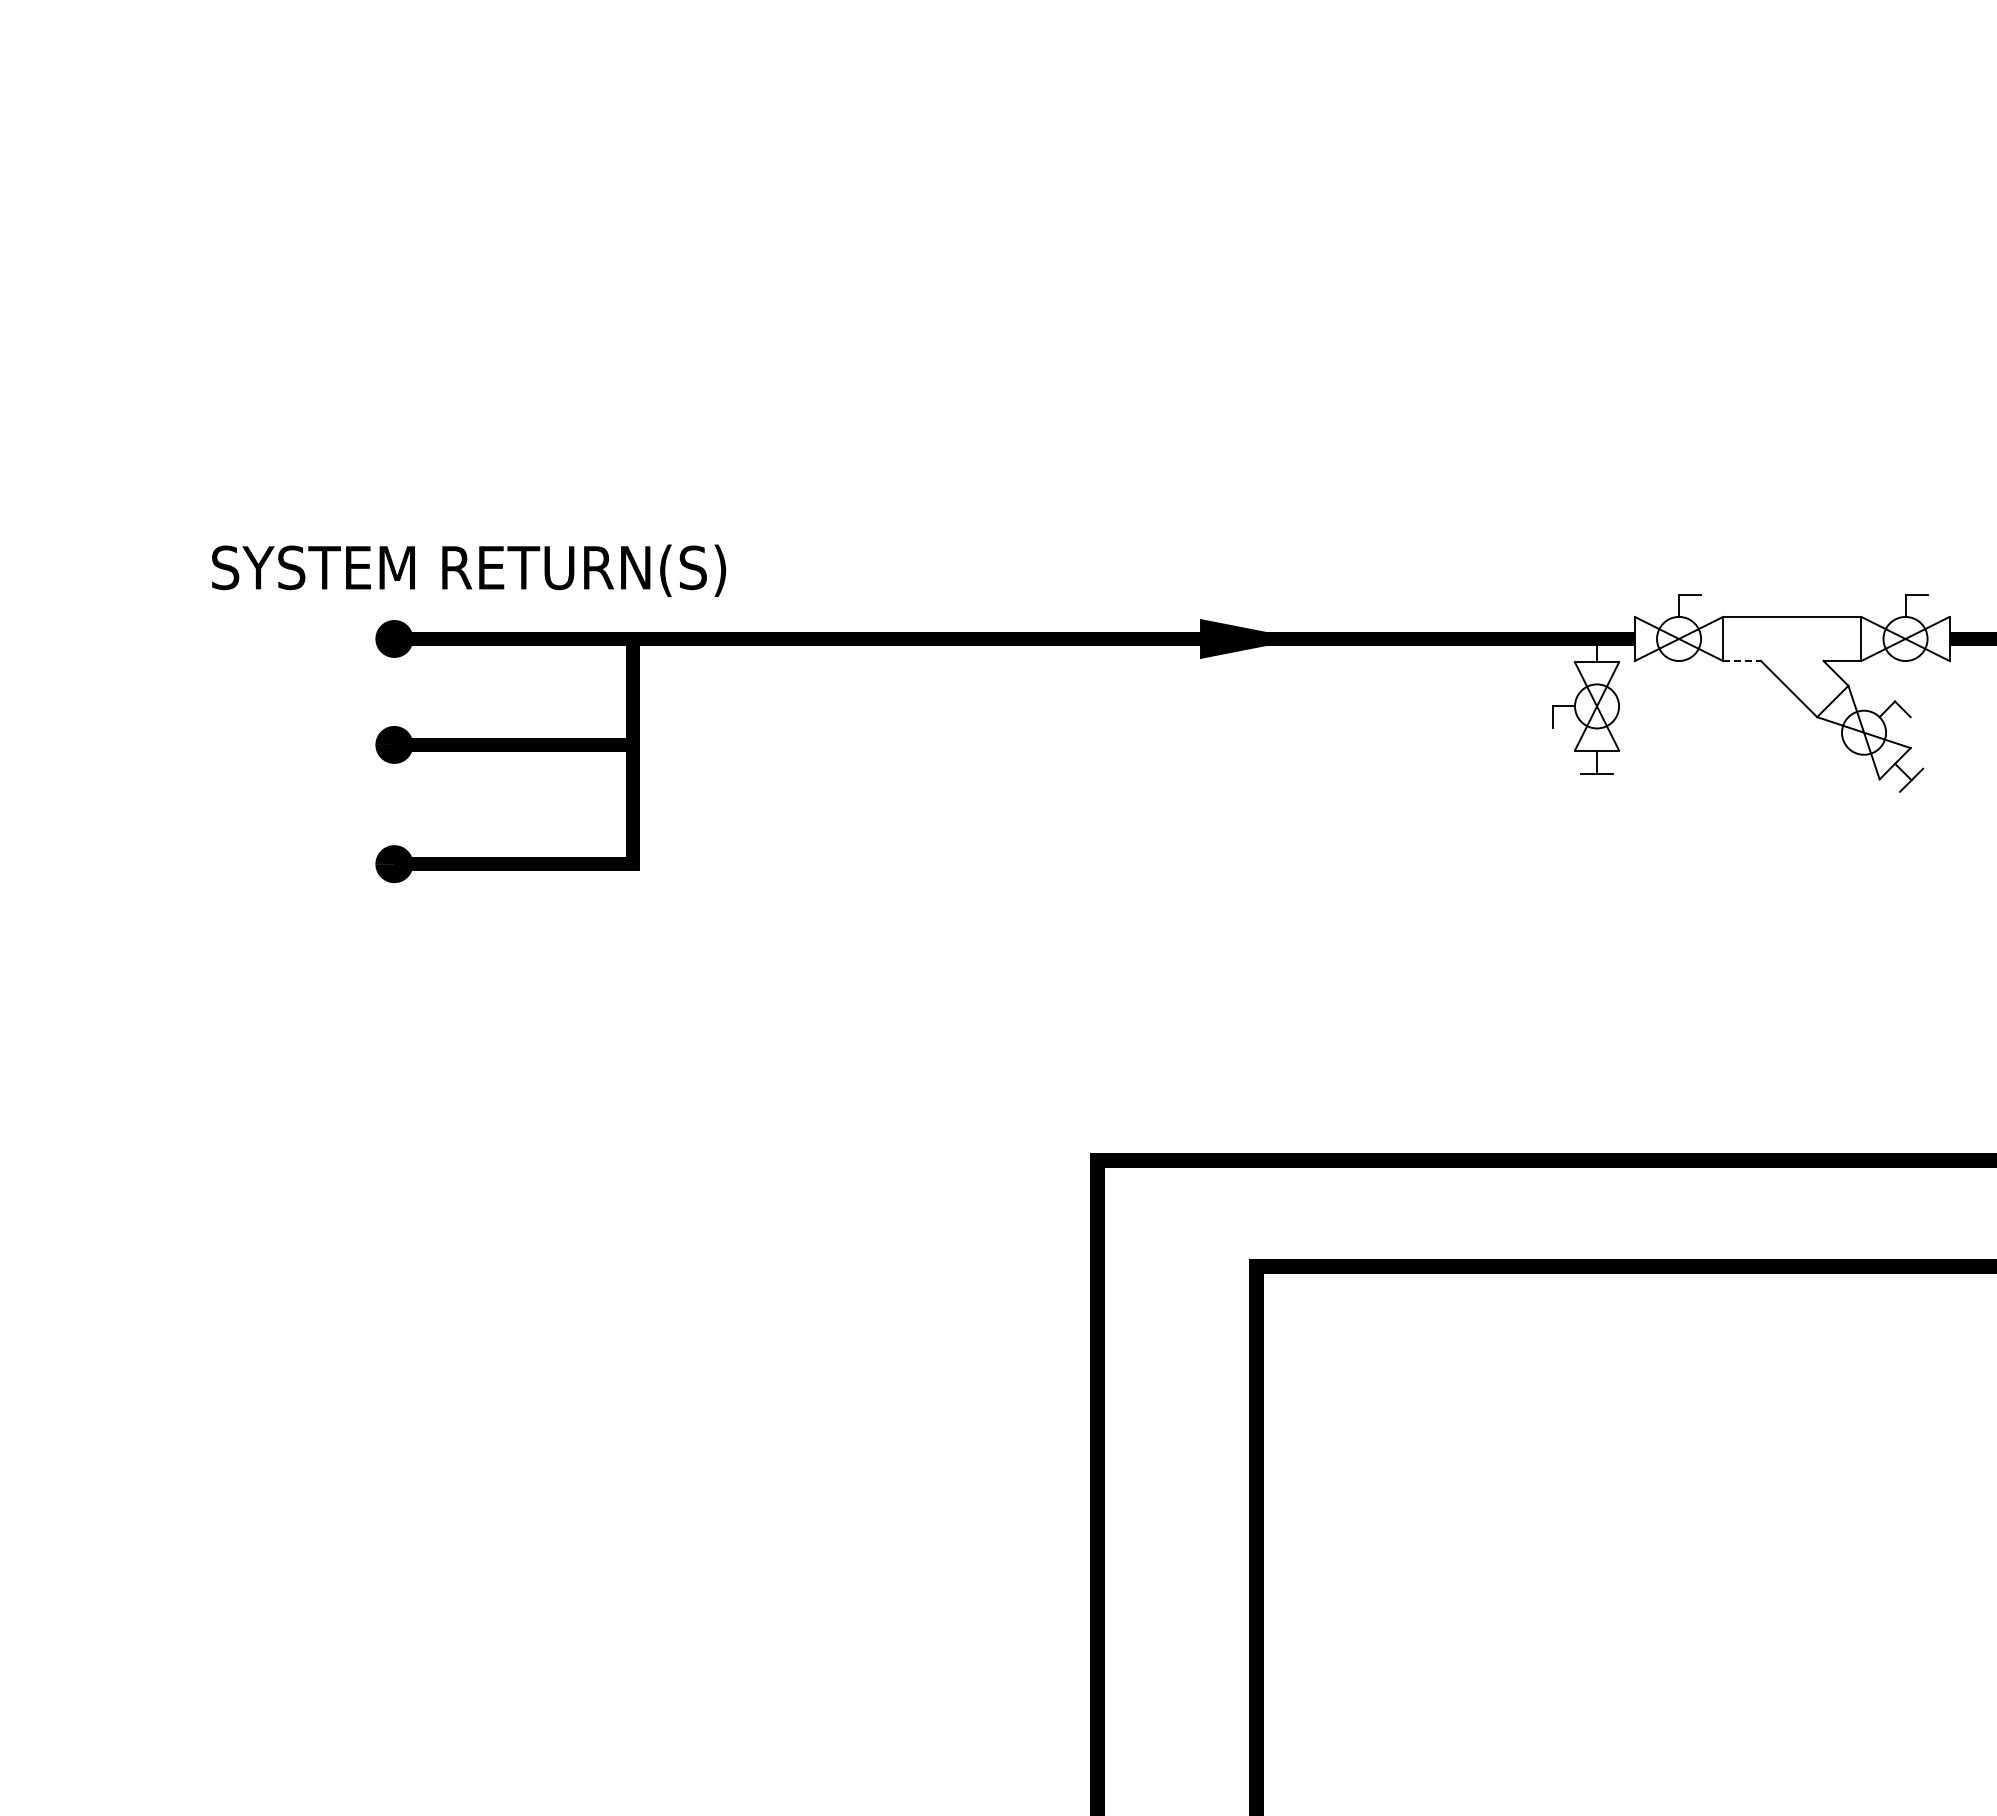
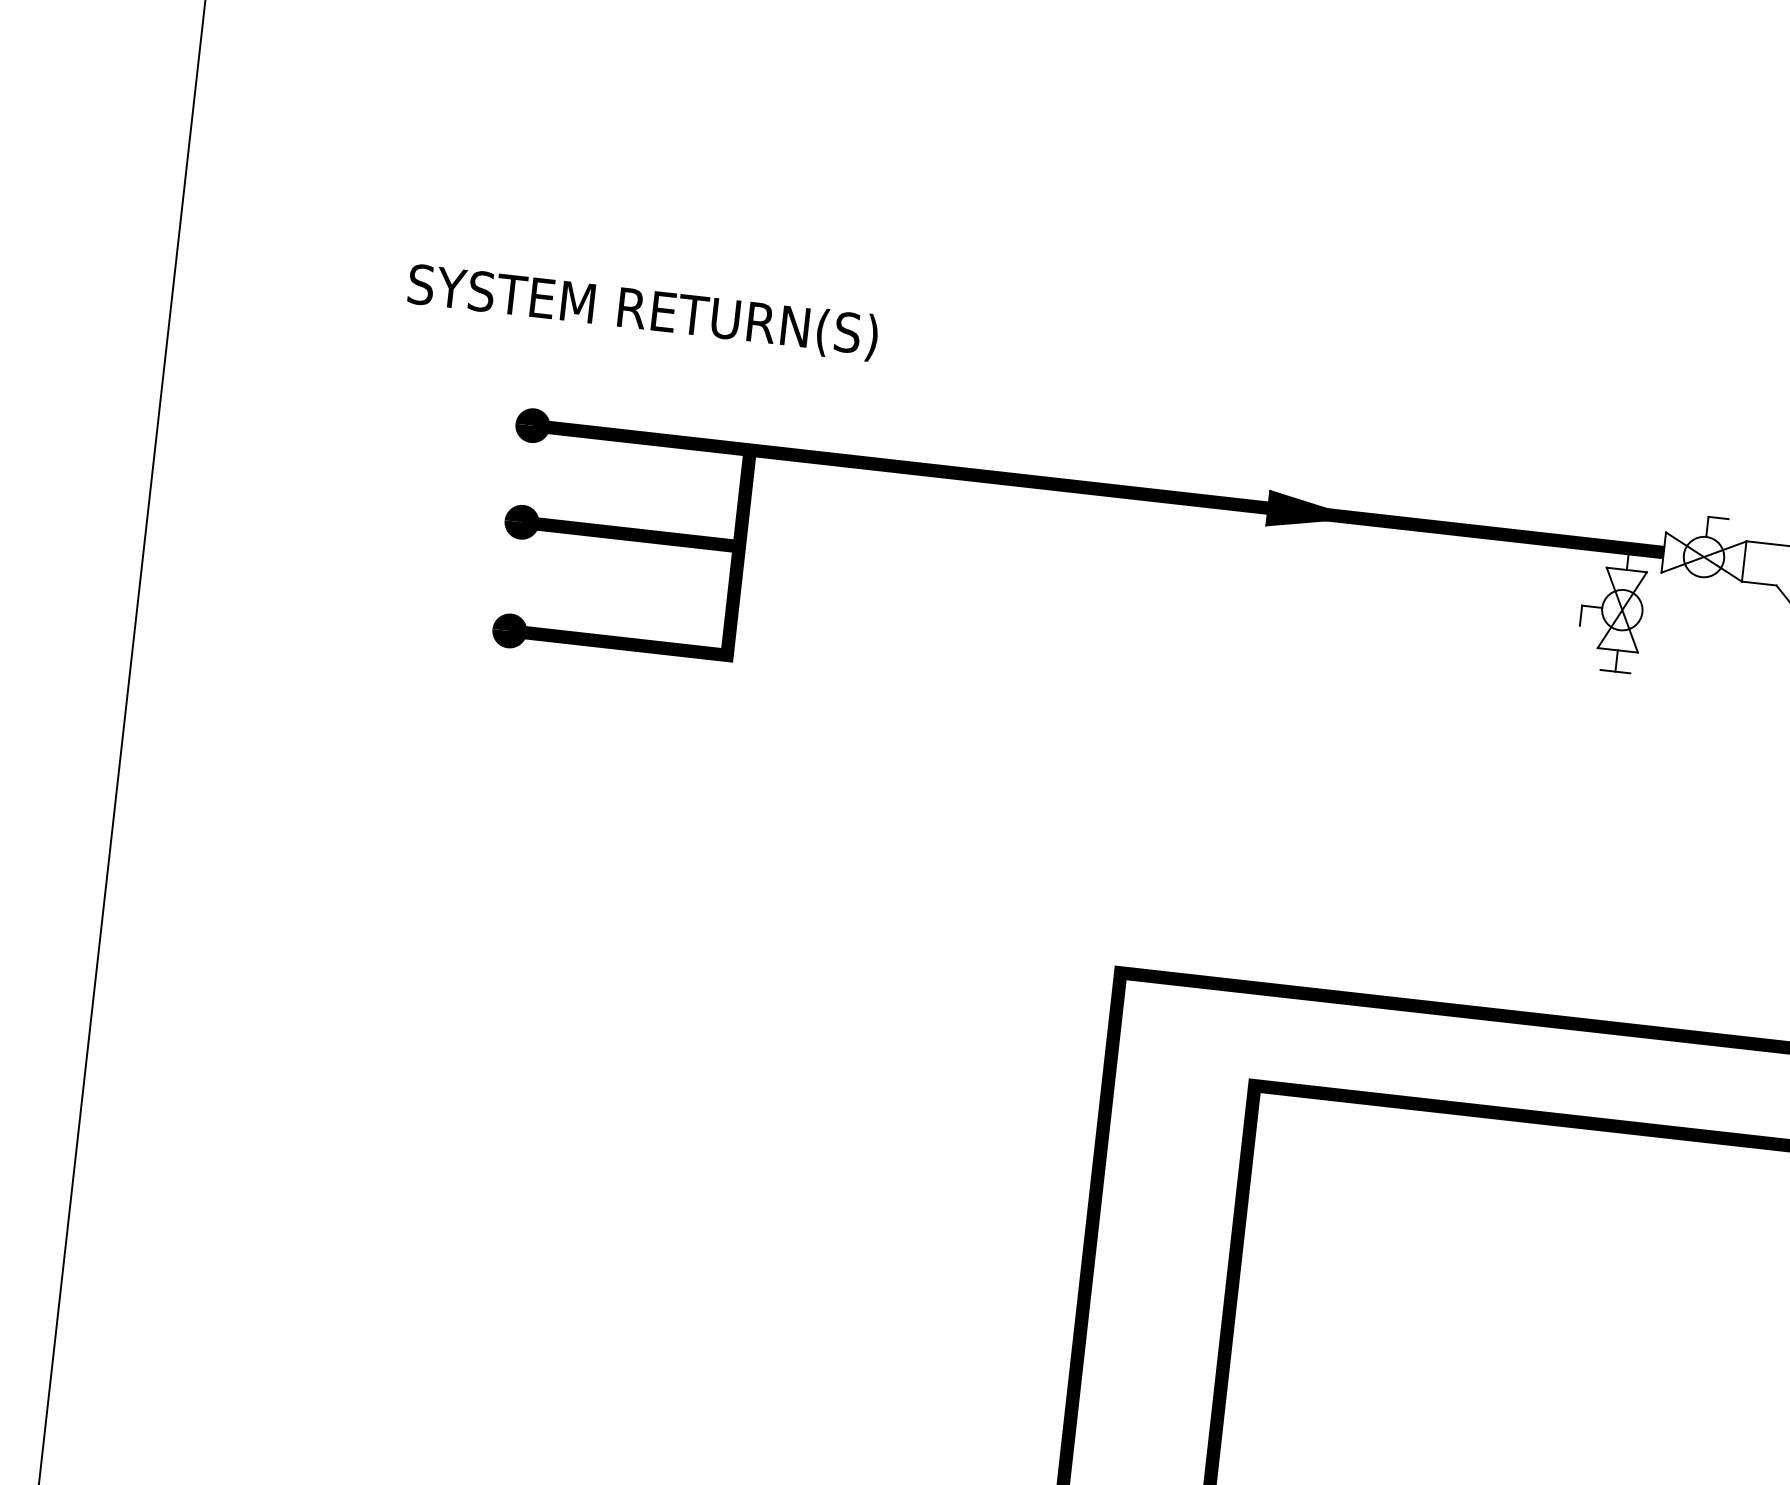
text: (469, 570) -> (643, 312), moved
line: (1742, 660) -> (1759, 583), dashed -> solid

